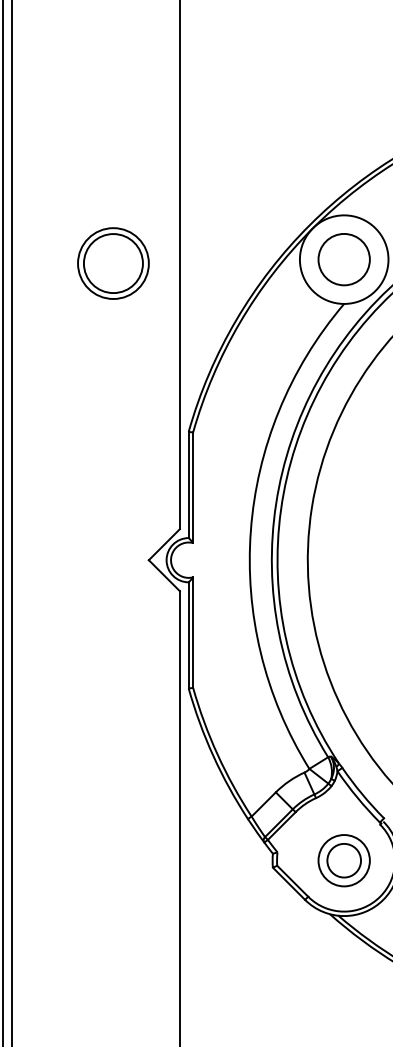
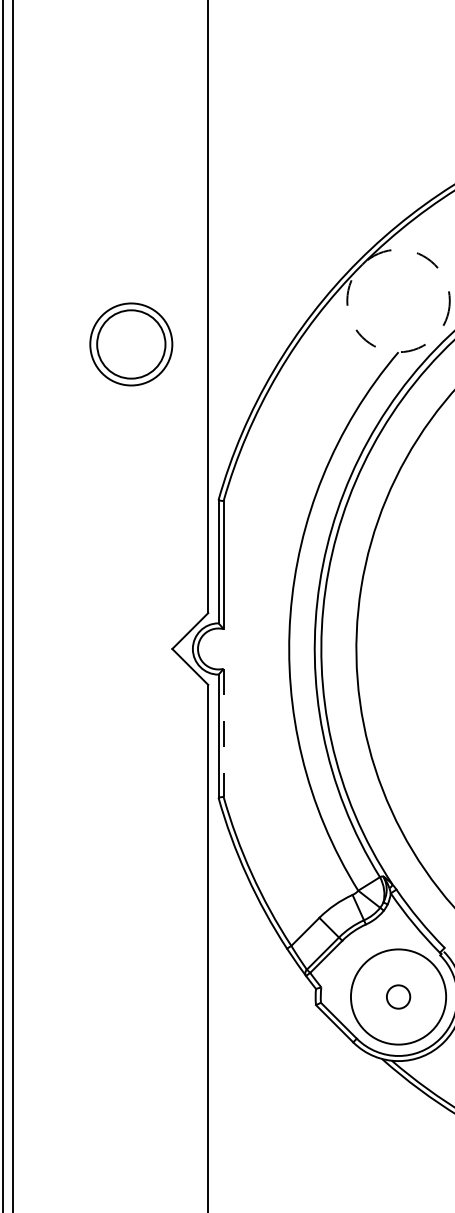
circle: (344, 259) -> (398, 300), removed
circle: (344, 259) -> (398, 300), solid -> dashed
part: (113, 263) -> (131, 344), moved
line: (193, 633) -> (223, 733), solid -> dashed
circle: (344, 860) -> (398, 996), size x0.6
circle: (344, 860) -> (398, 996), size x1.6

